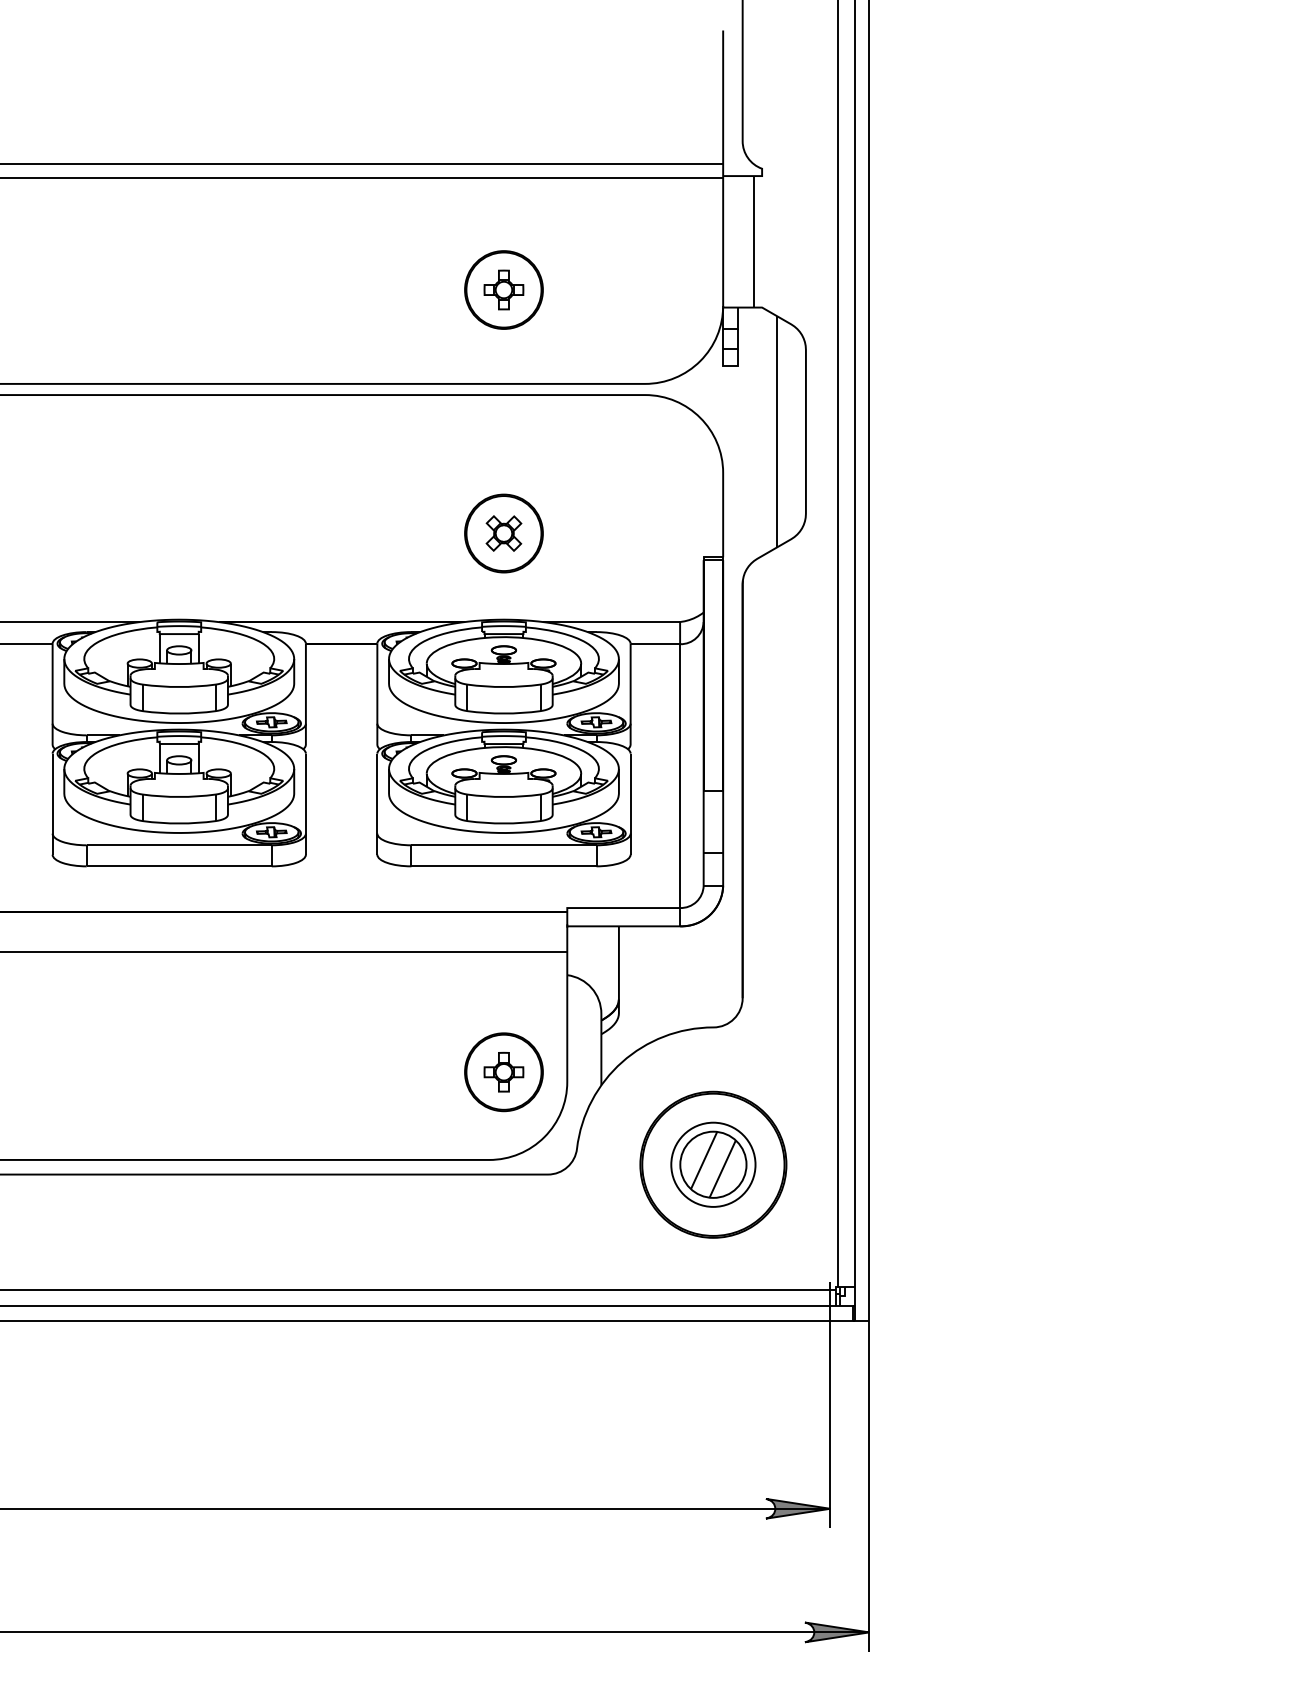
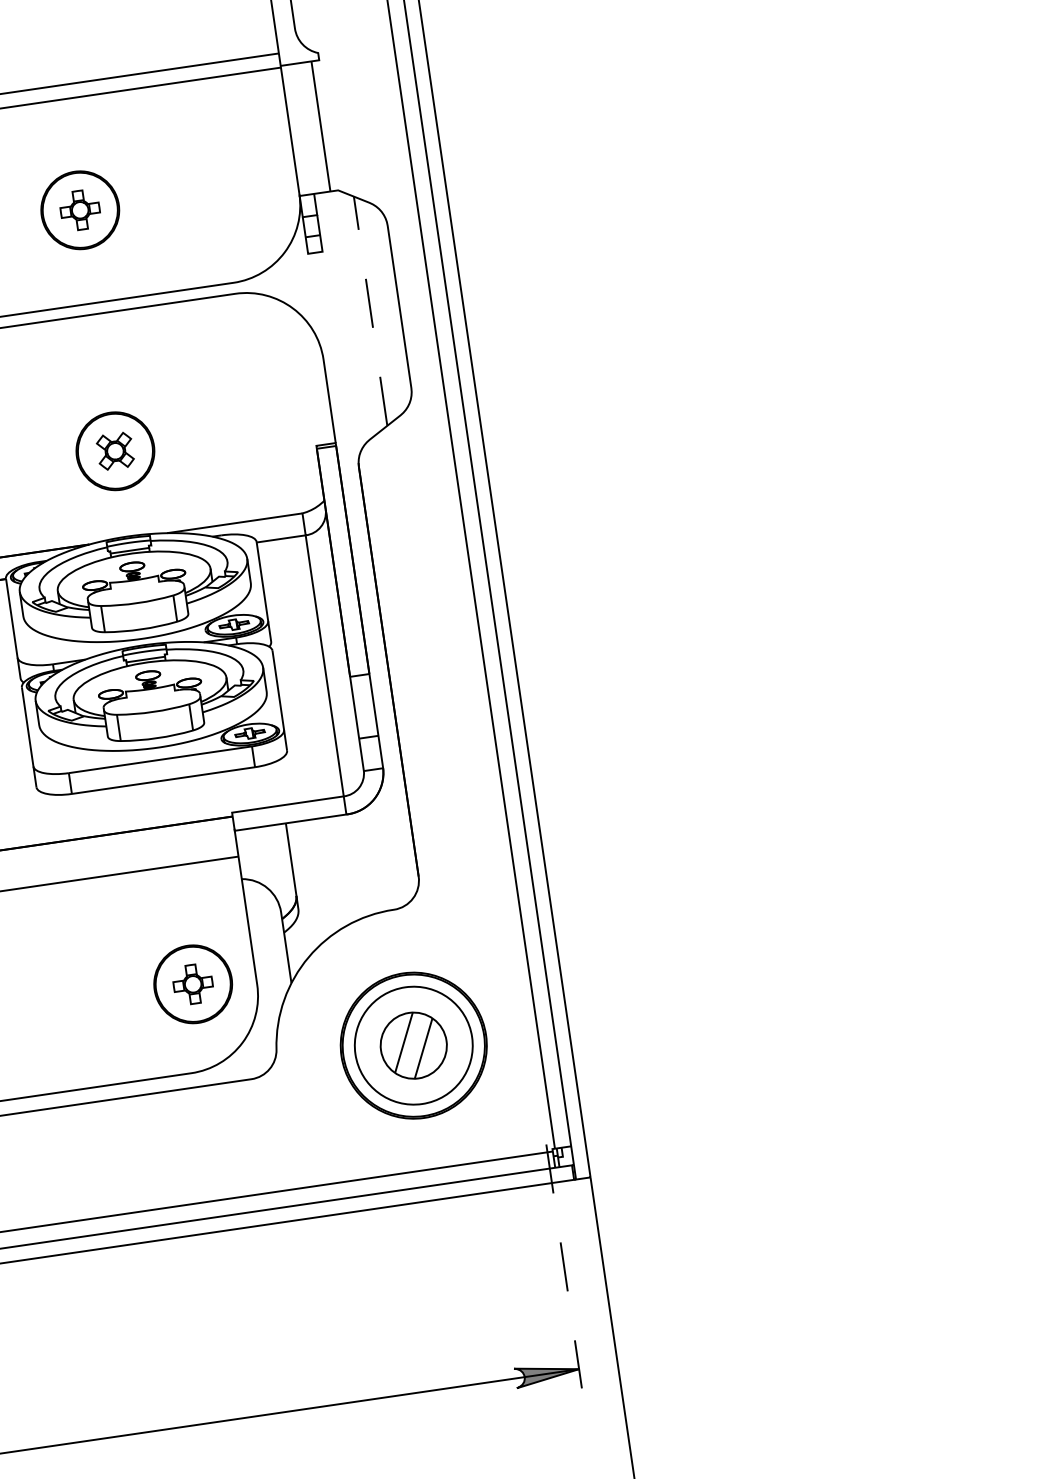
line: (776, 431) -> (370, 310), solid -> dashed
circle: (713, 1164) -> (413, 1045), size x1.4
line: (830, 1405) -> (564, 1266), solid -> dashed

